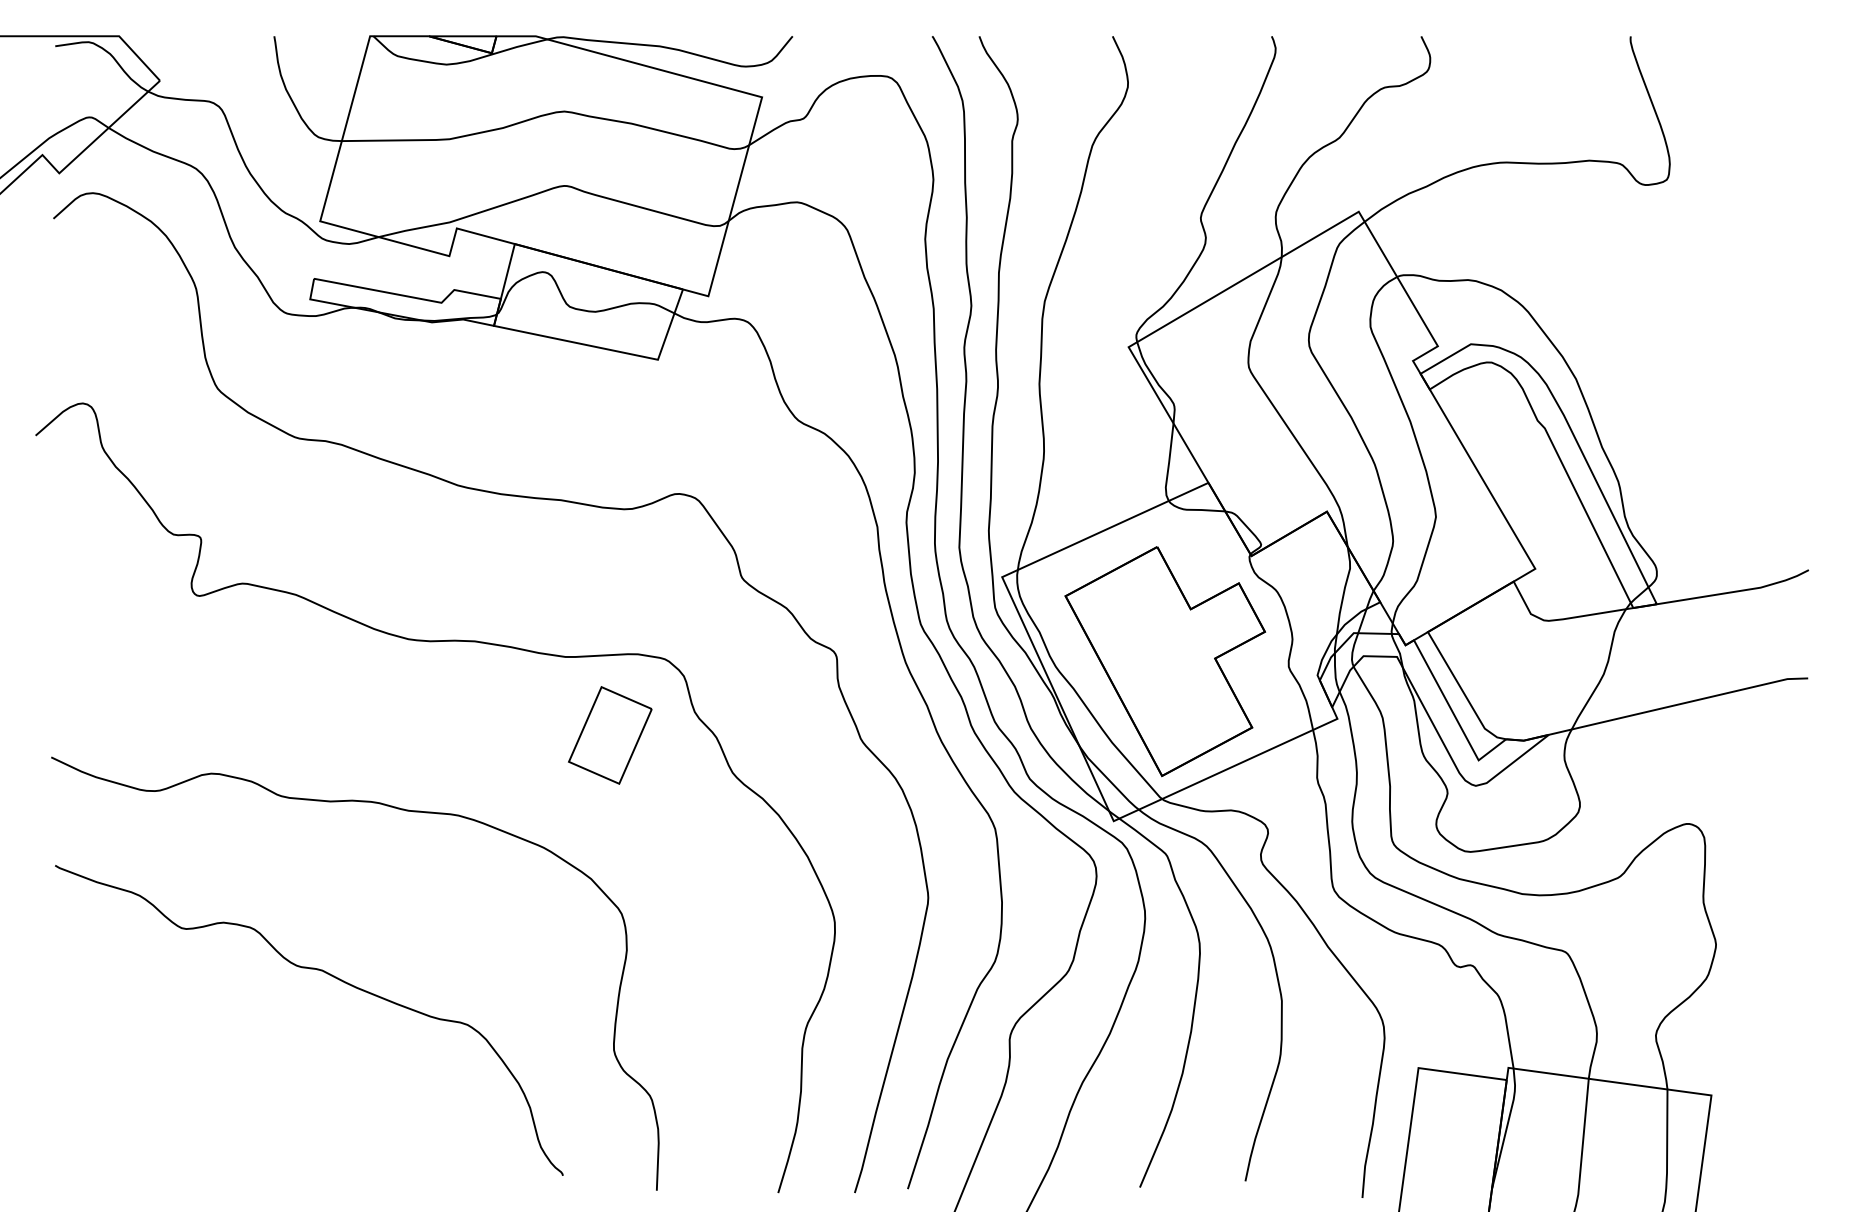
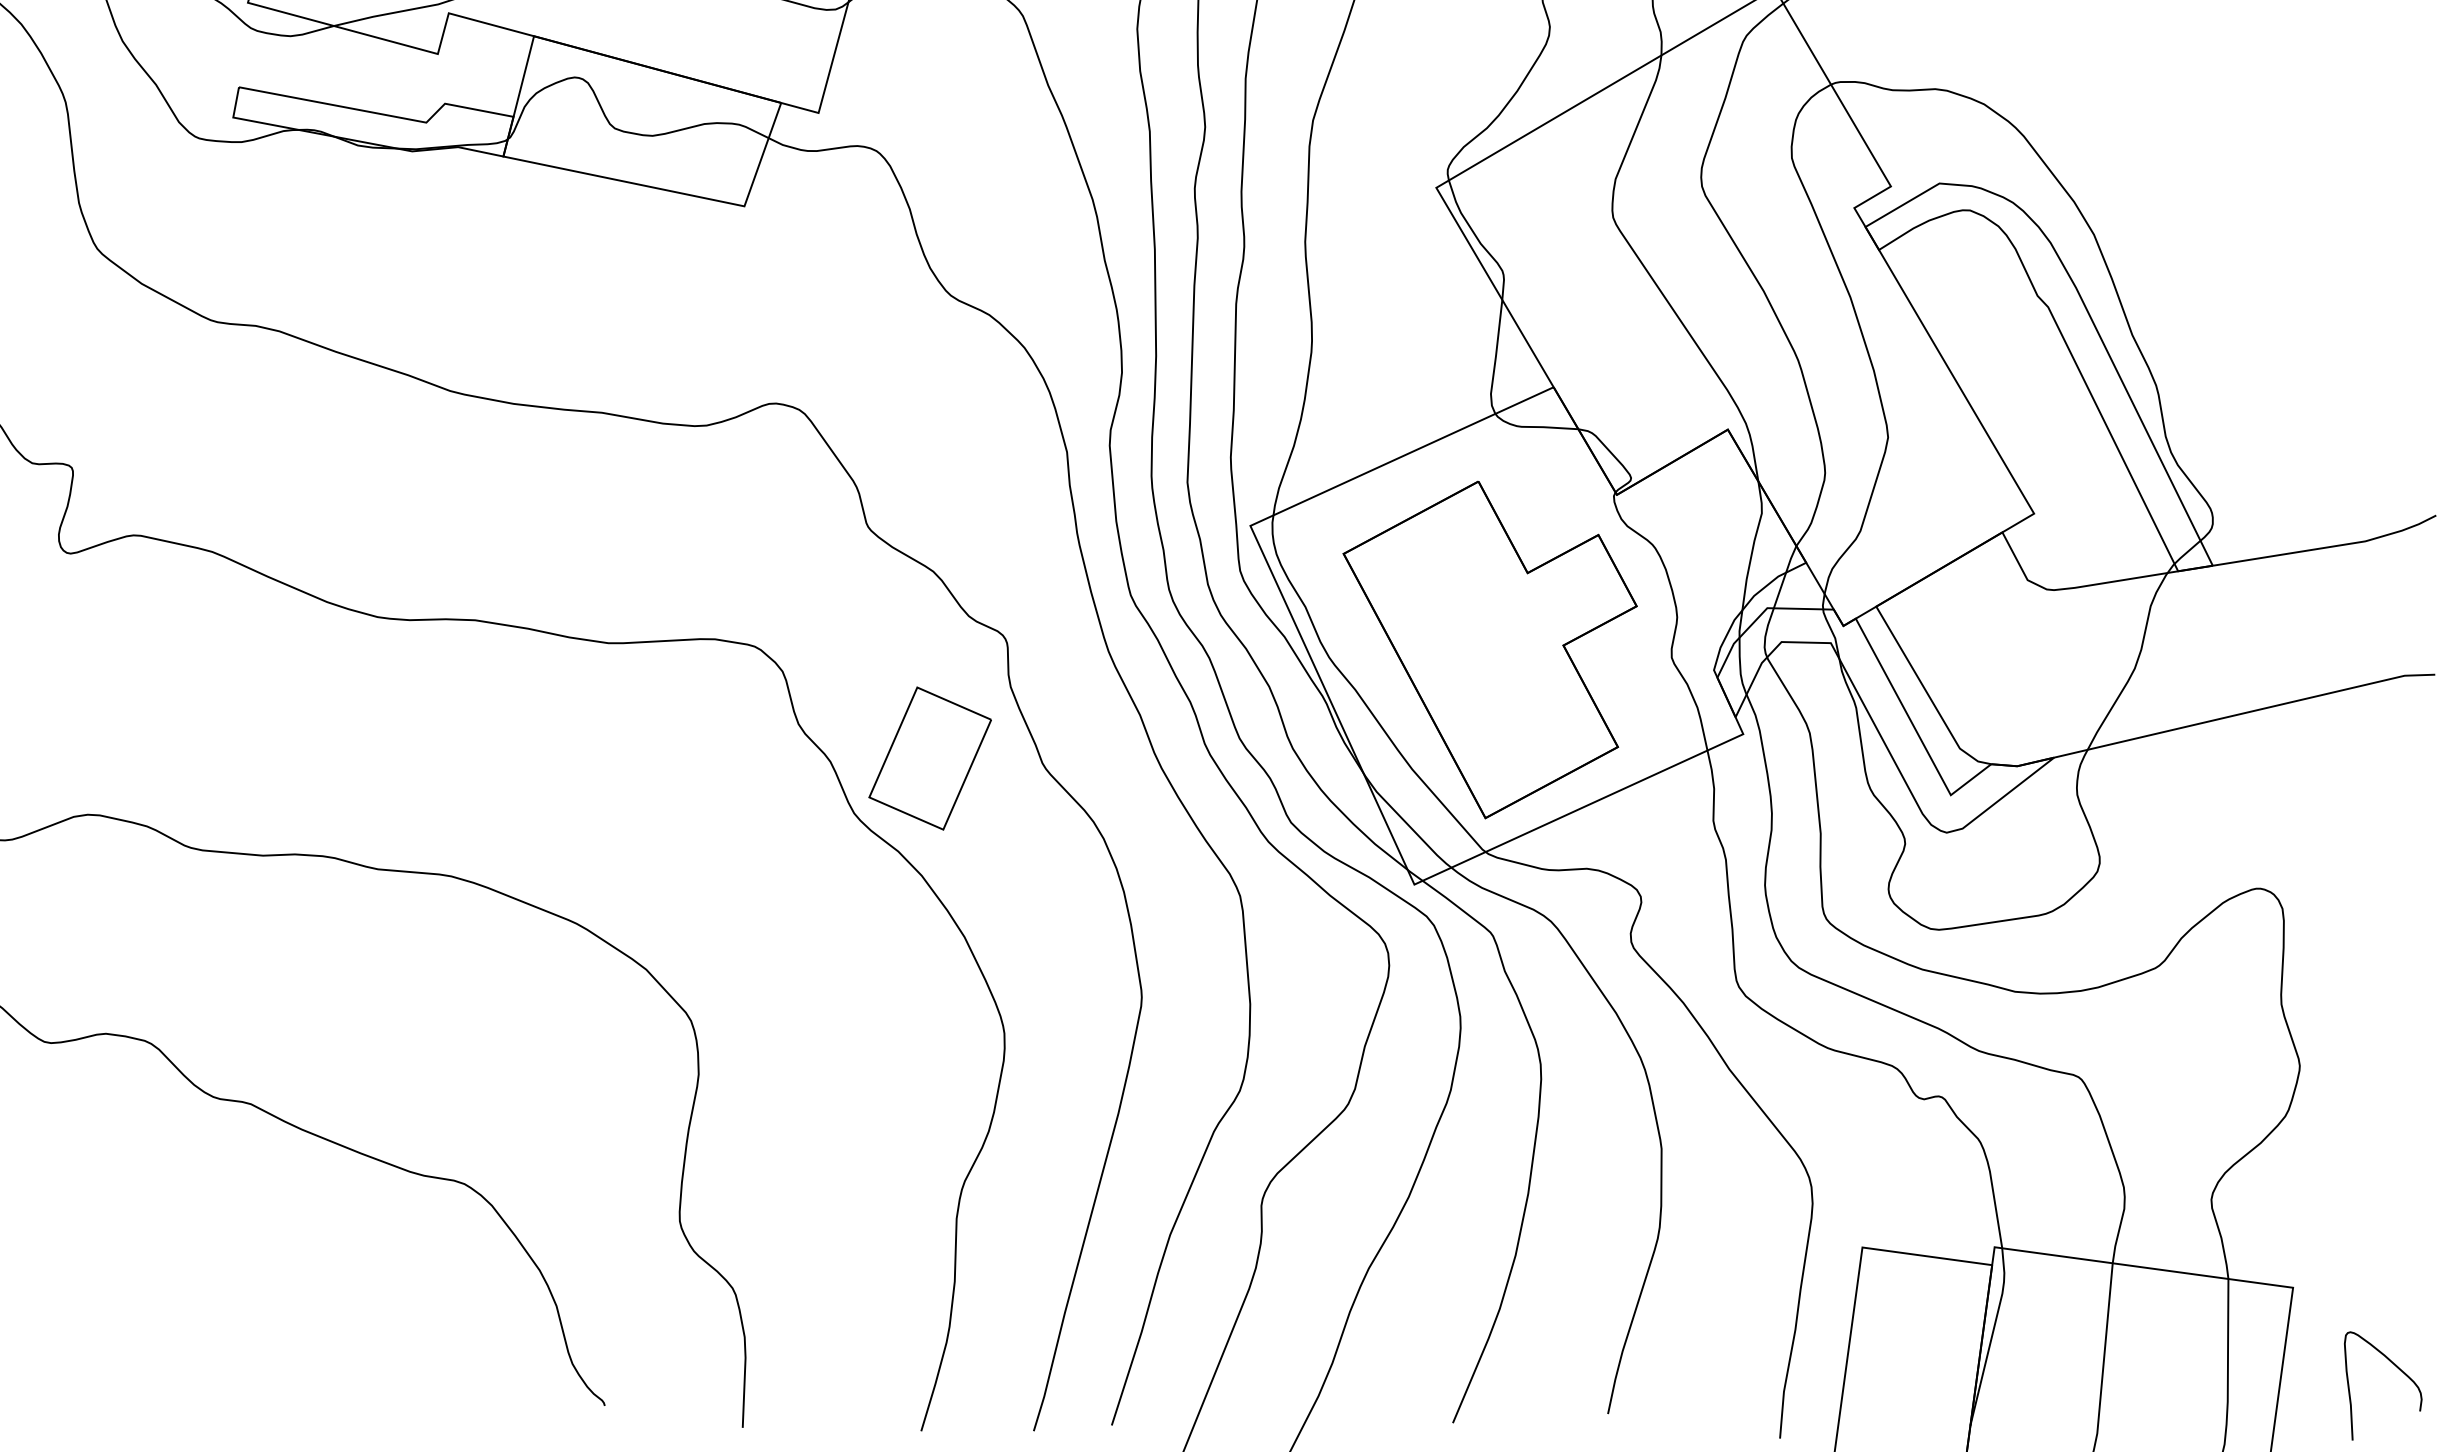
part: (610, 735) -> (930, 758), moved
curve: (1782, 1150) -> (2397, 1368), added

